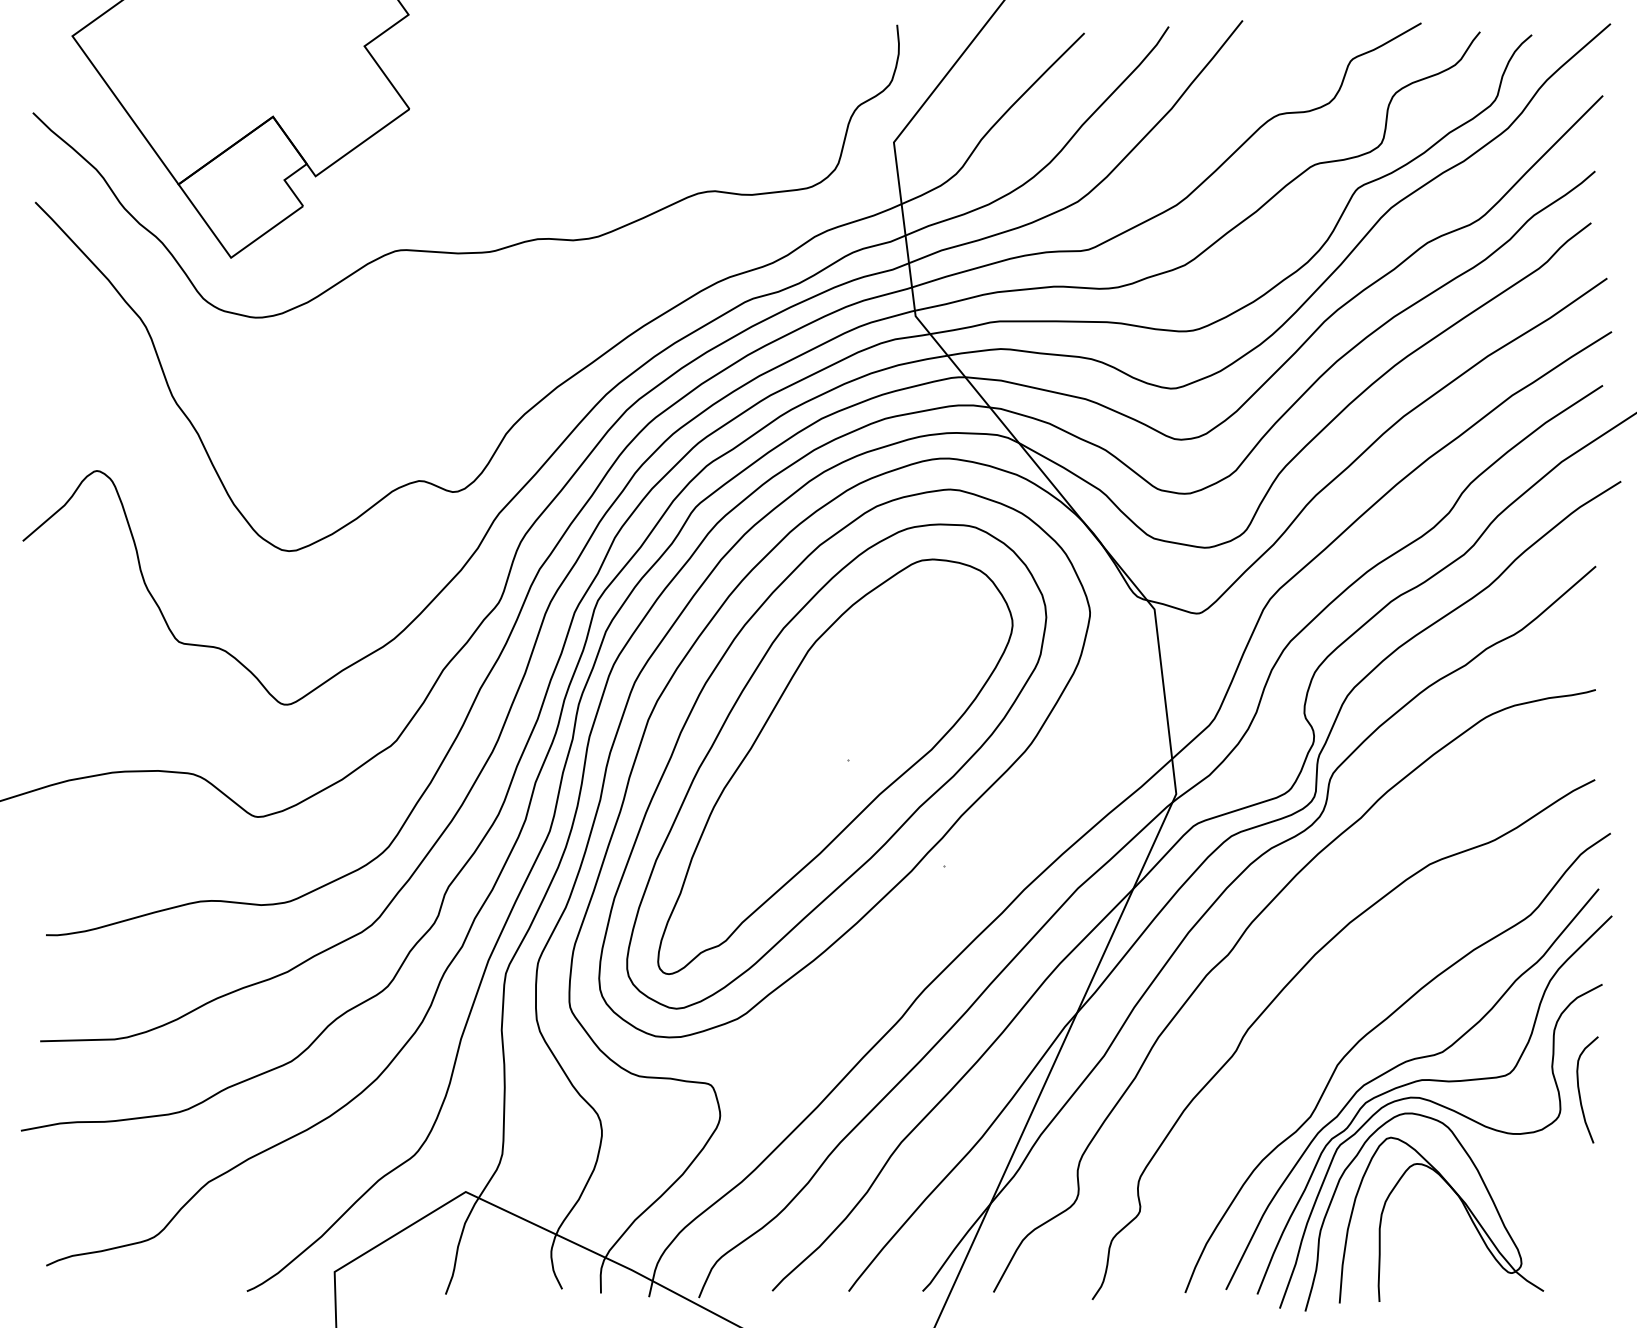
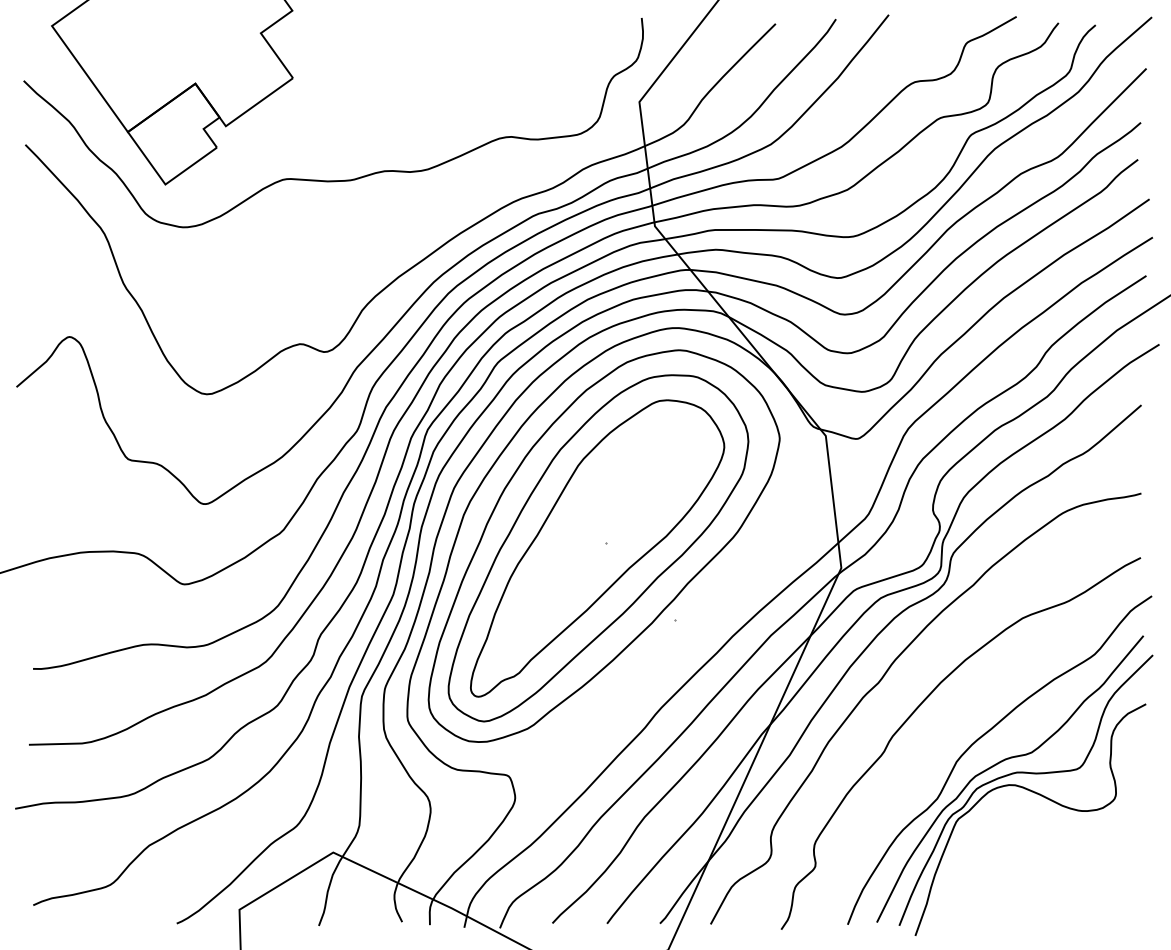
curve: (1580, 1092) -> (1130, 781), removed
part: (1450, 1188) -> (1037, 850), removed

